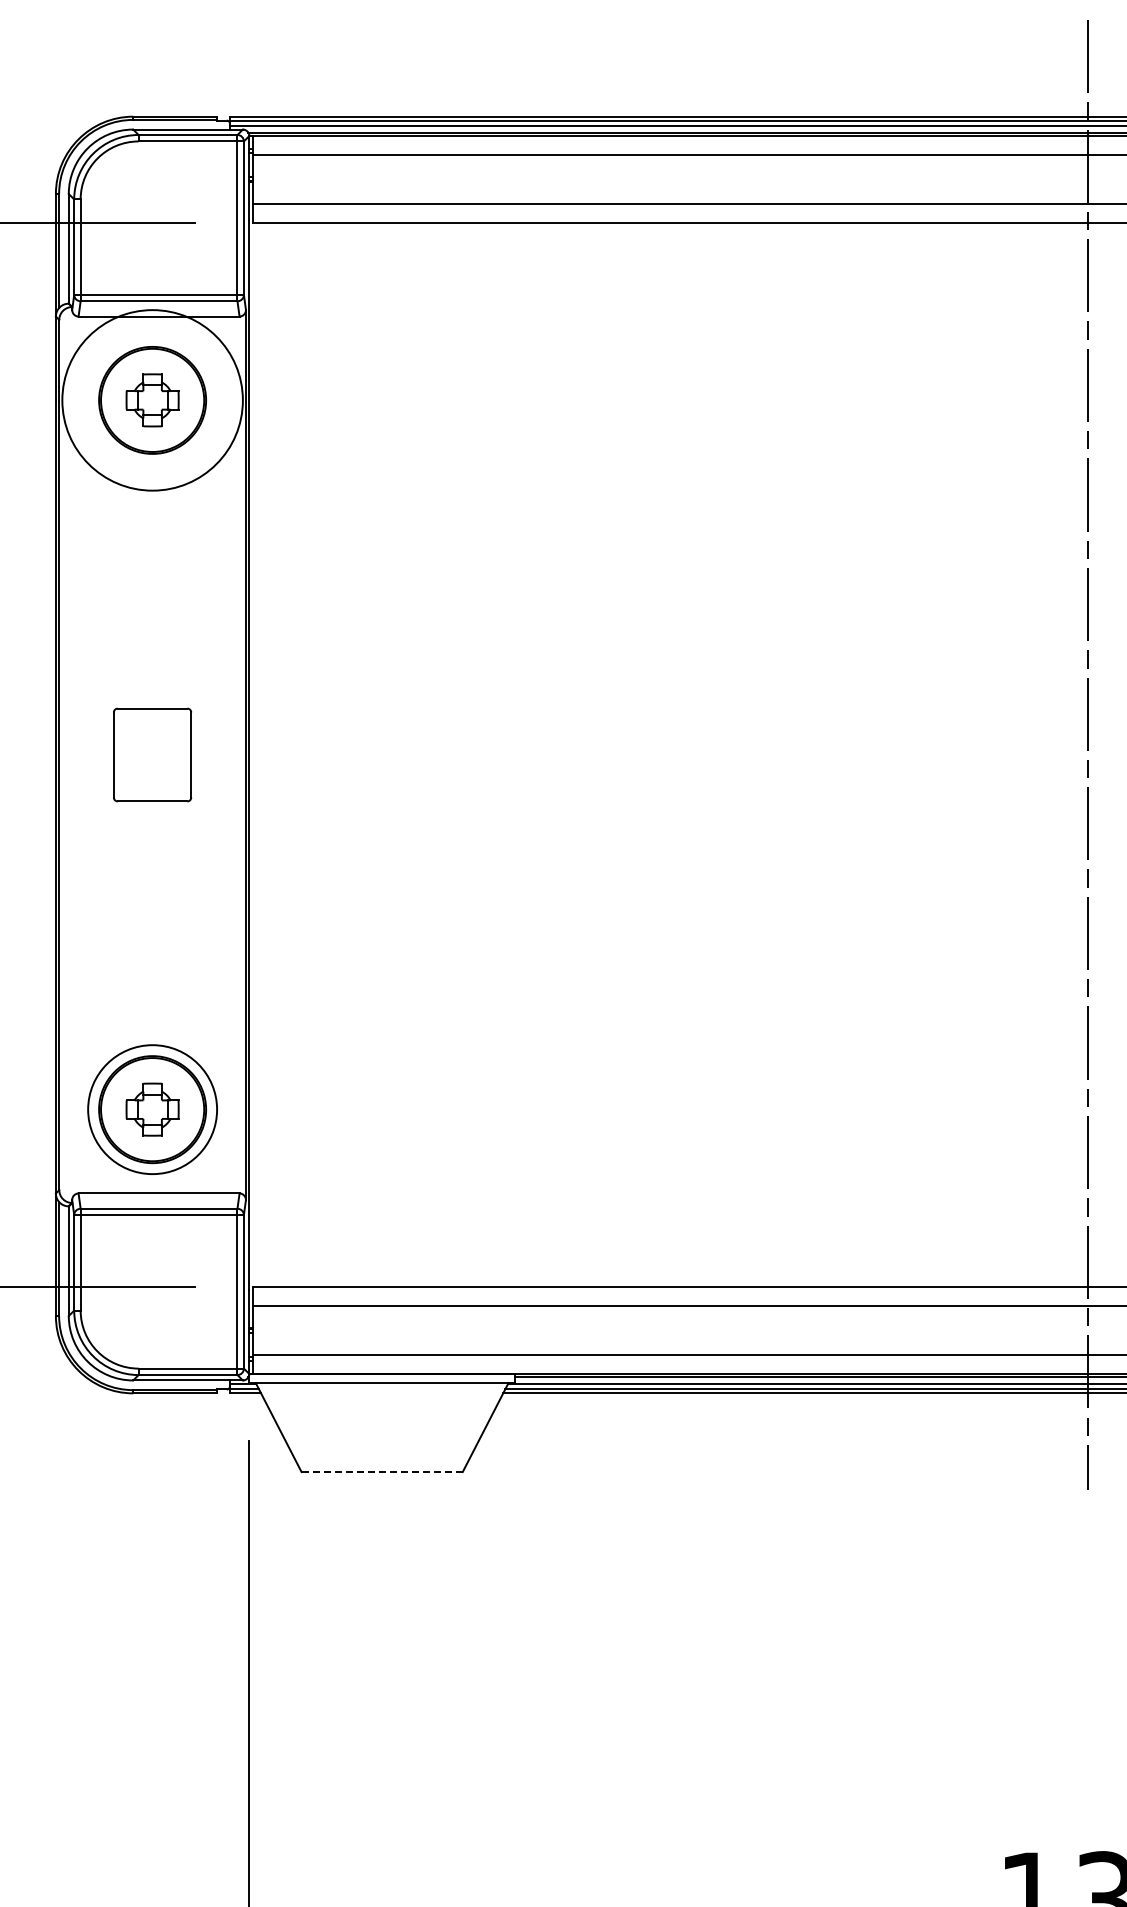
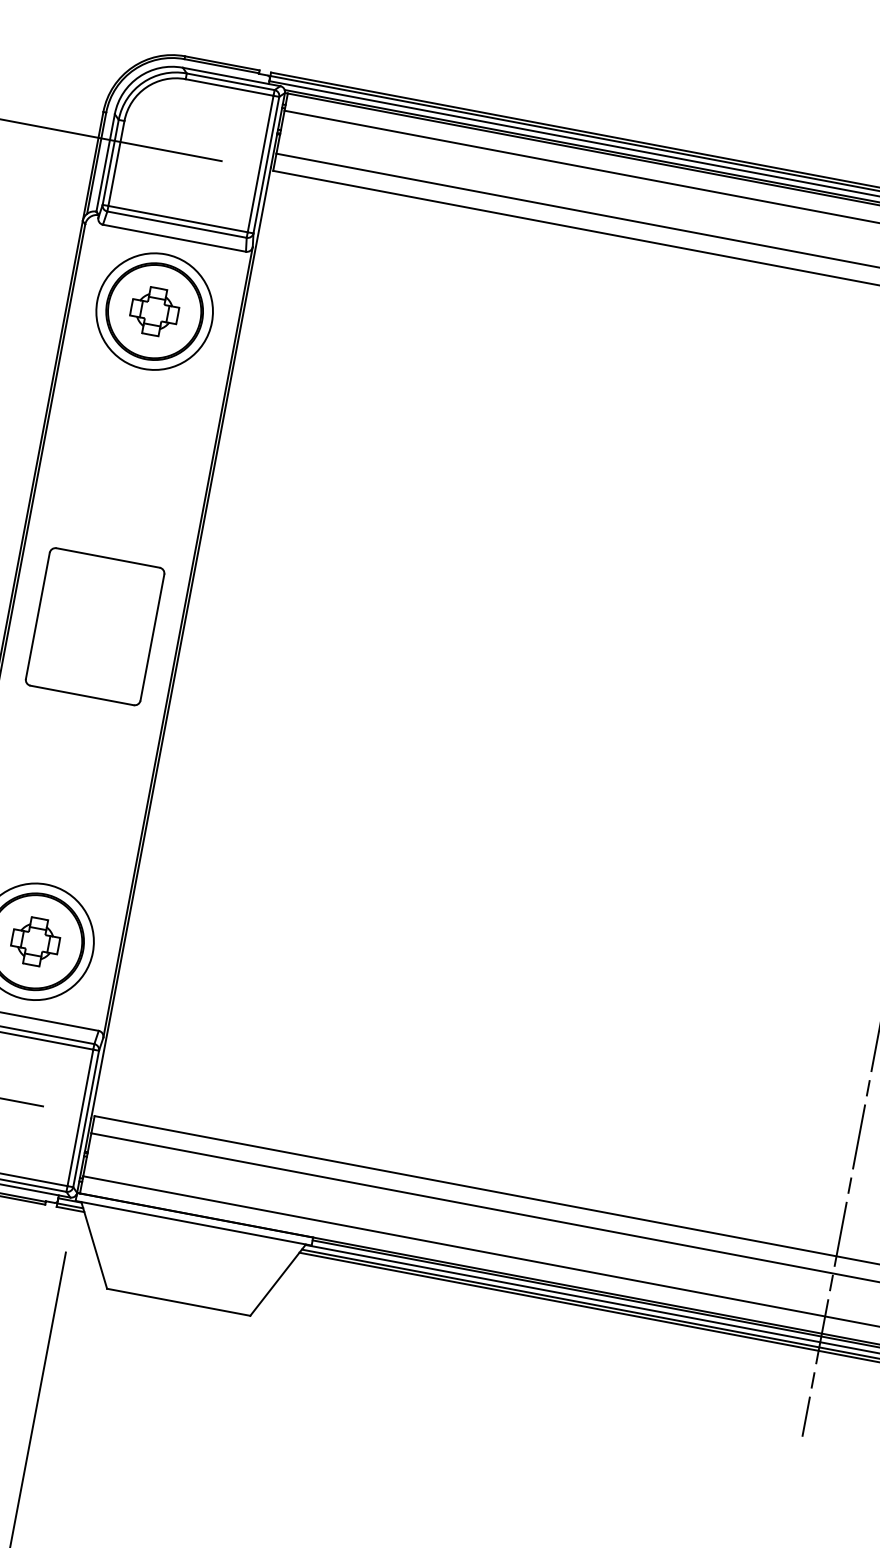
circle: (152, 399) -> (154, 310), size x0.71
part: (152, 754) -> (95, 626), size x1.67
line: (382, 1472) -> (178, 1302), dashed -> solid

